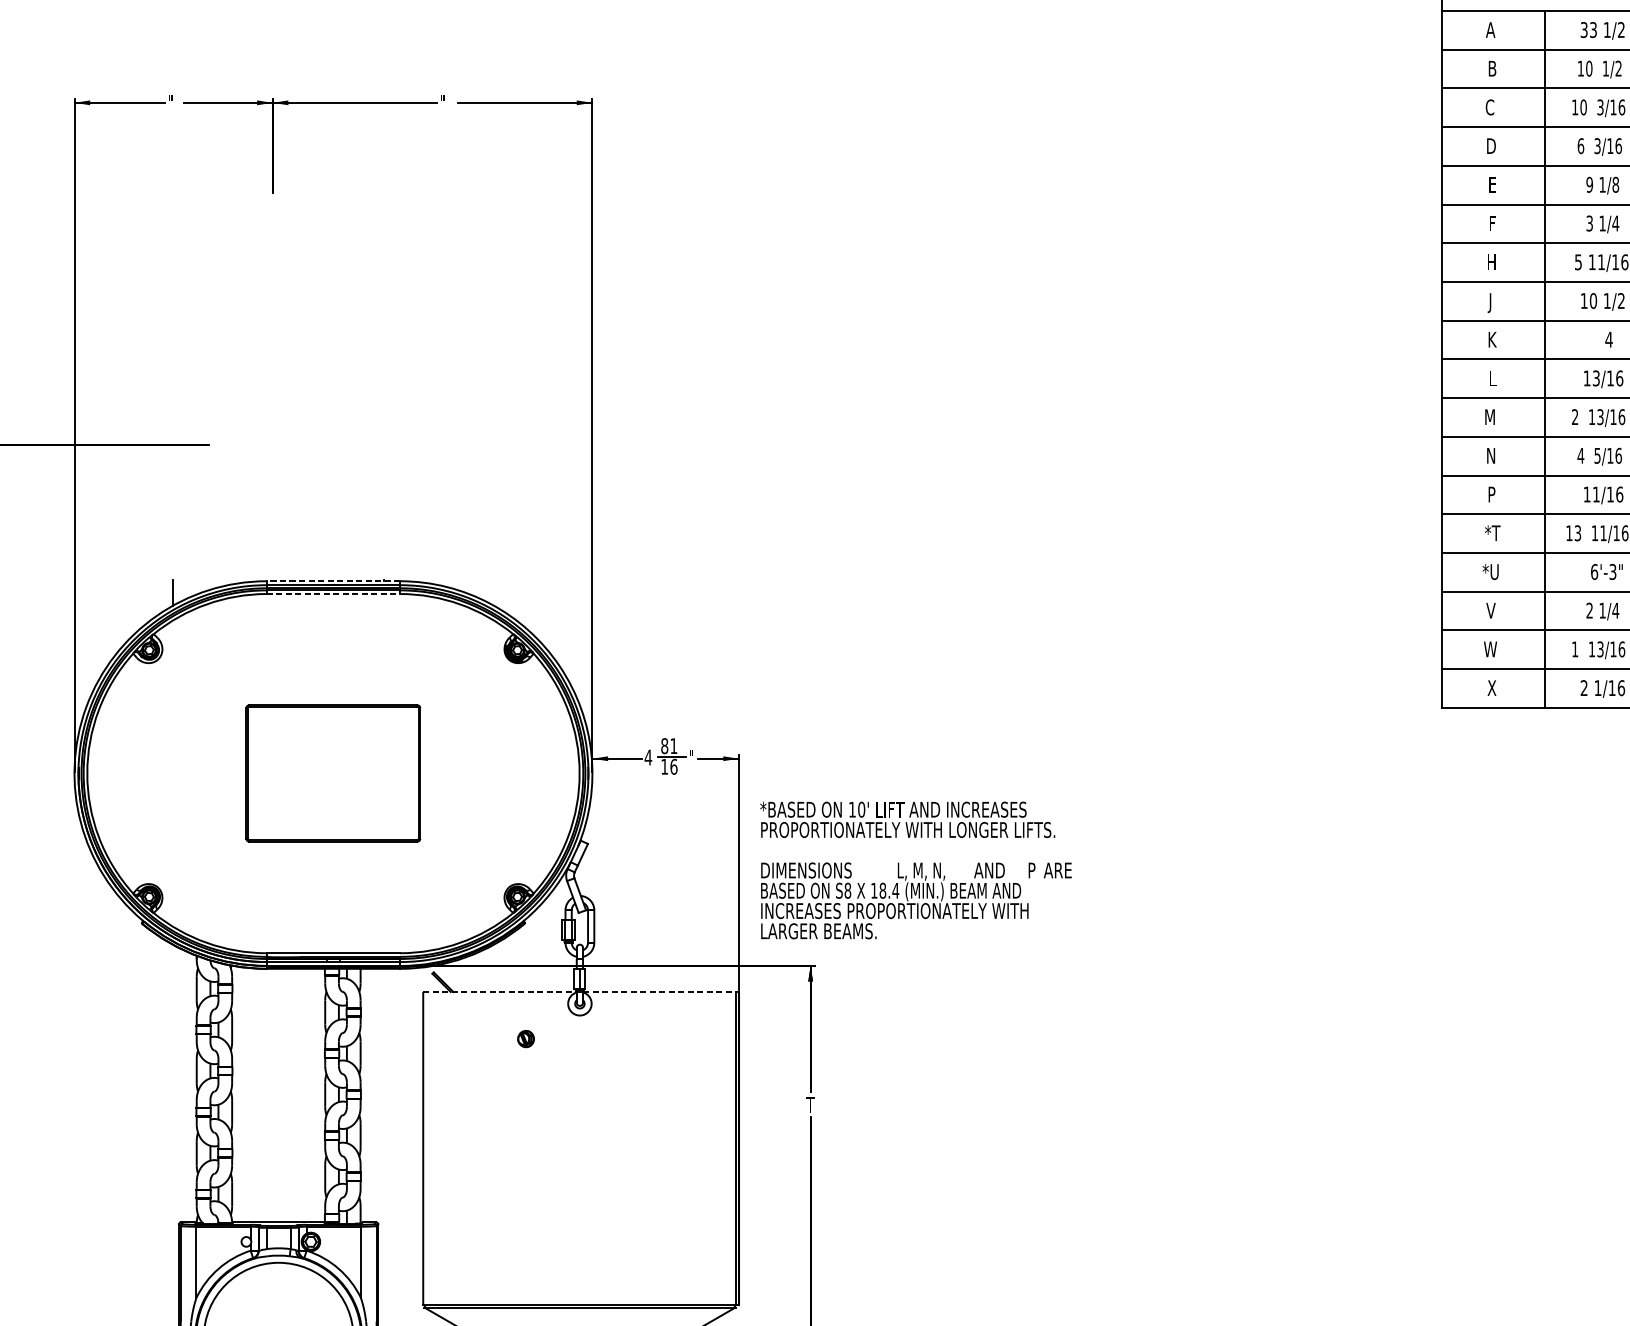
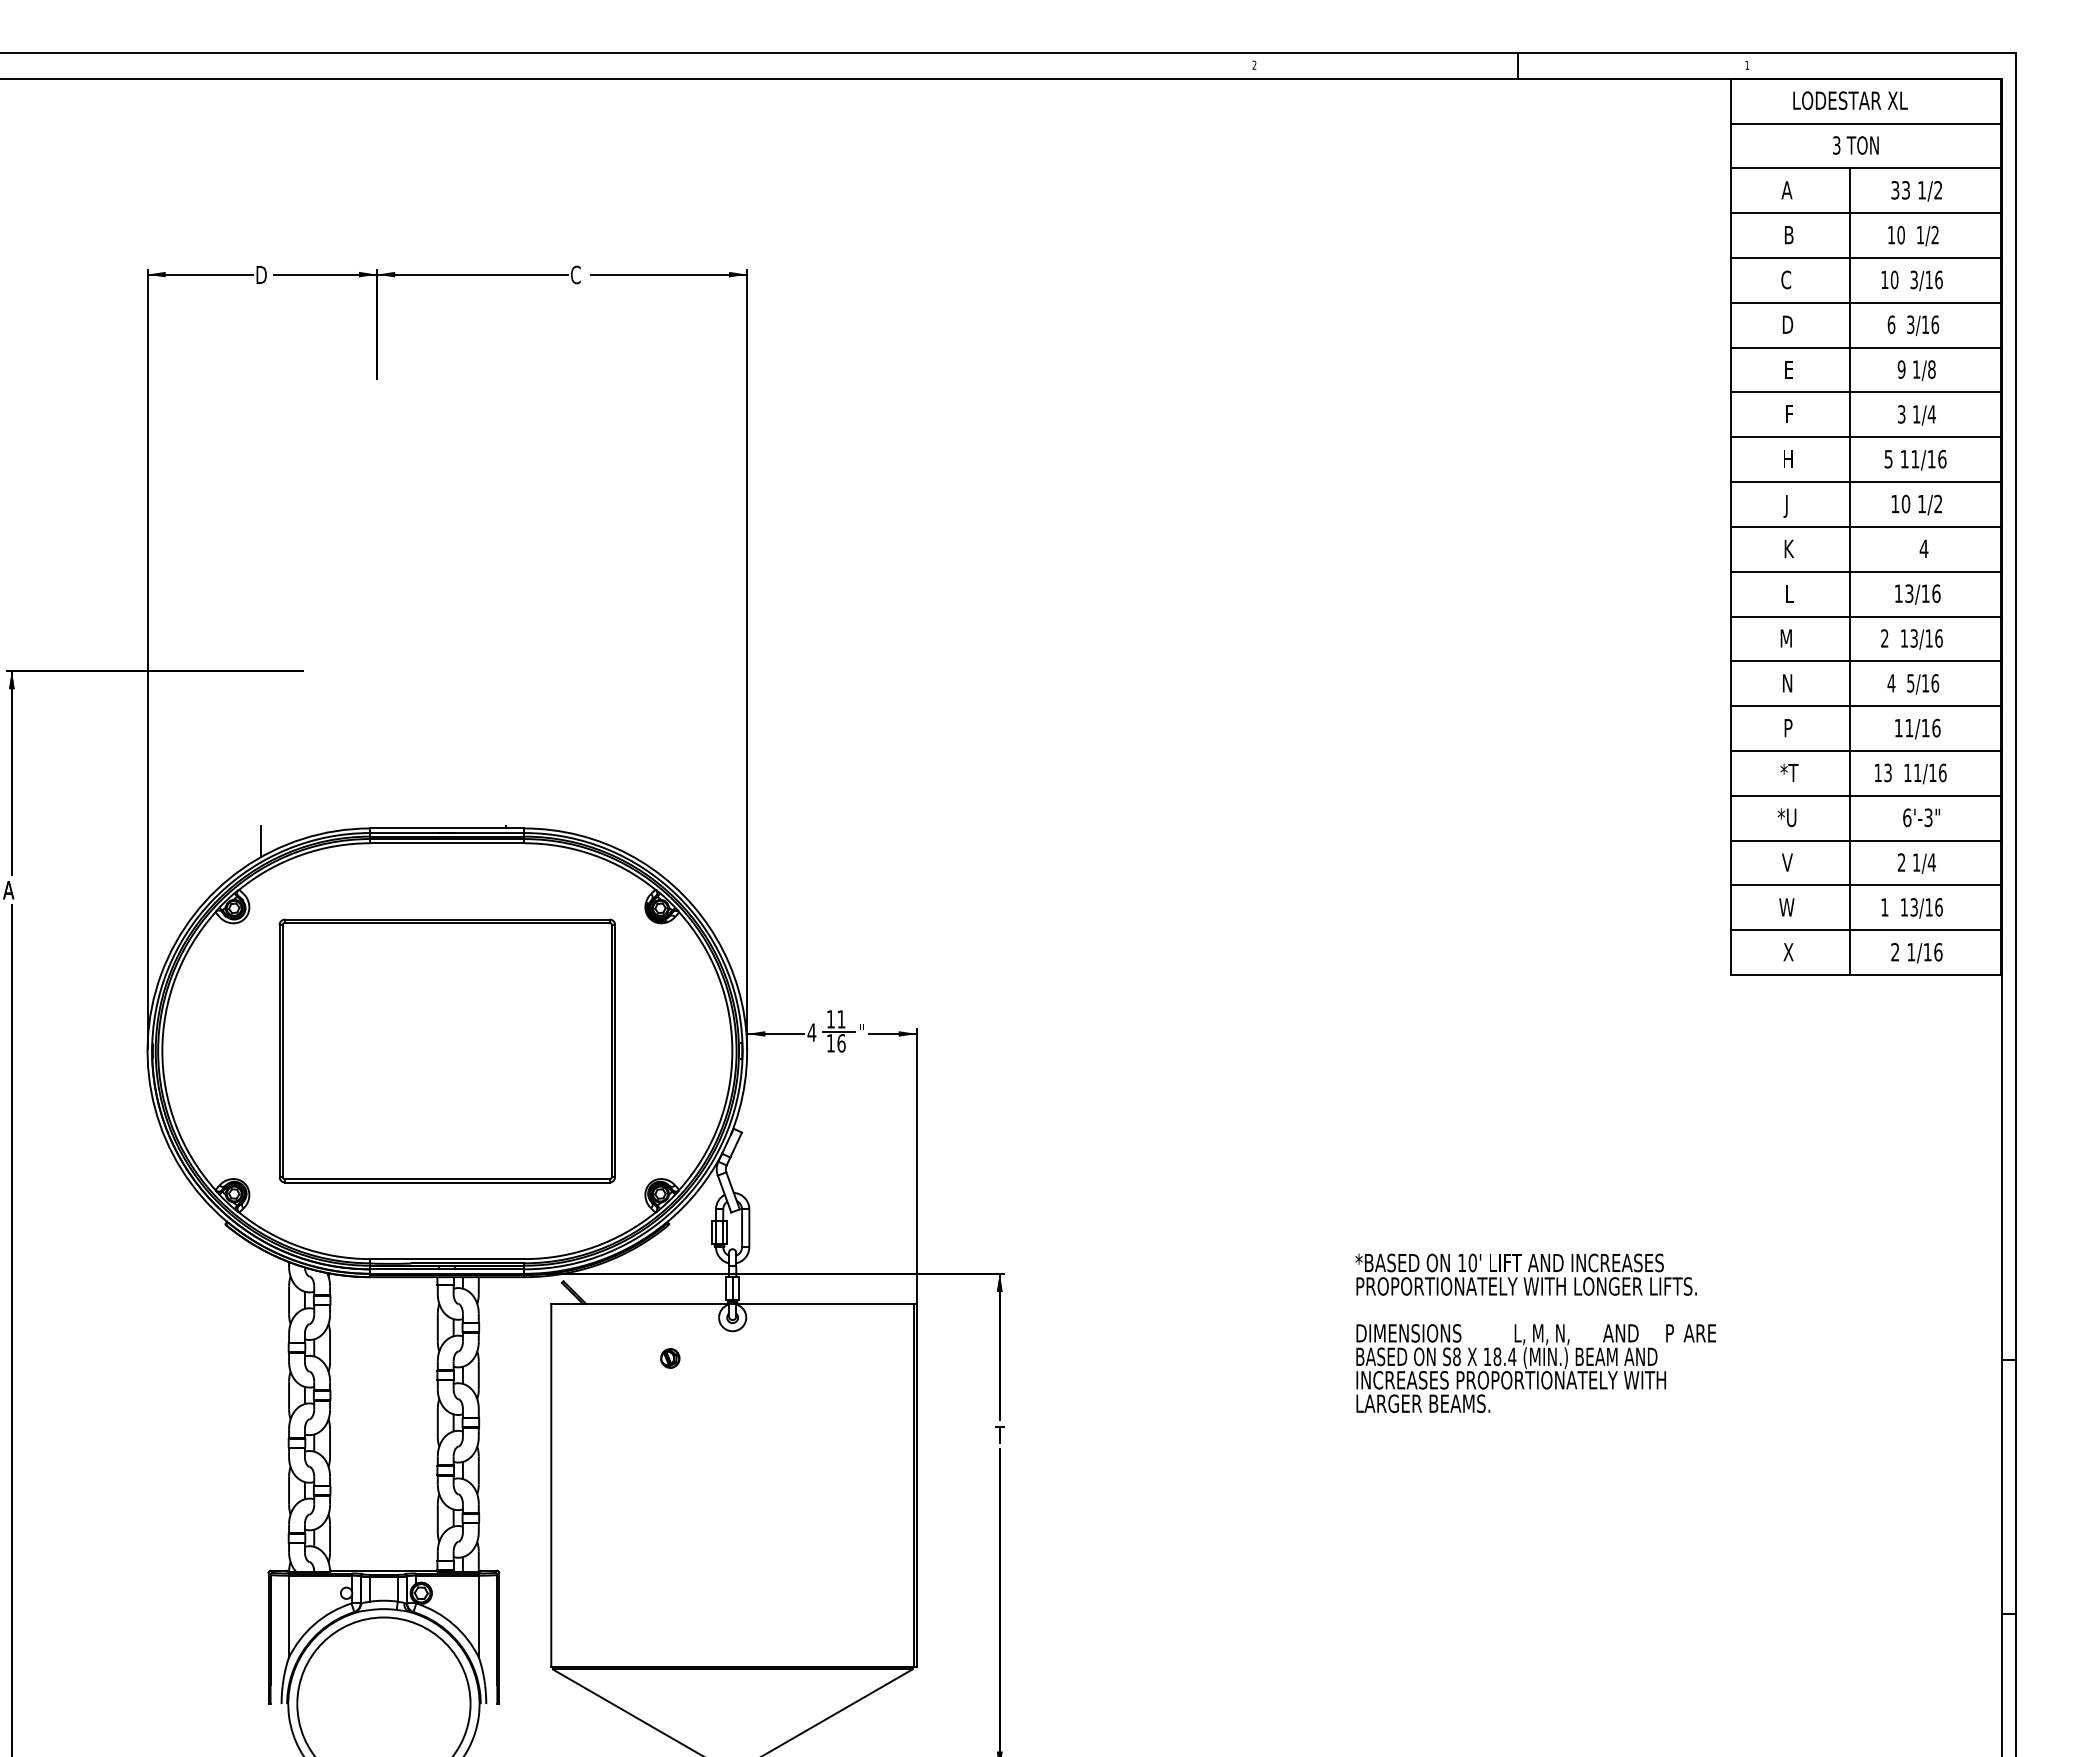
text: (172, 102) -> (261, 274), " -> D
text: (444, 102) -> (575, 274), " -> C
line: (332, 581) -> (446, 828), dashed -> solid
line: (333, 594) -> (447, 843), dashed -> solid
text: (664, 746) -> (830, 1019), 81 -> 11
part: (332, 773) -> (446, 1050), size x1.67
text: (915, 870) -> (1535, 1333), moved
line: (500, 992) -> (640, 1304), dashed -> solid
line: (659, 992) -> (824, 1304), dashed -> solid

